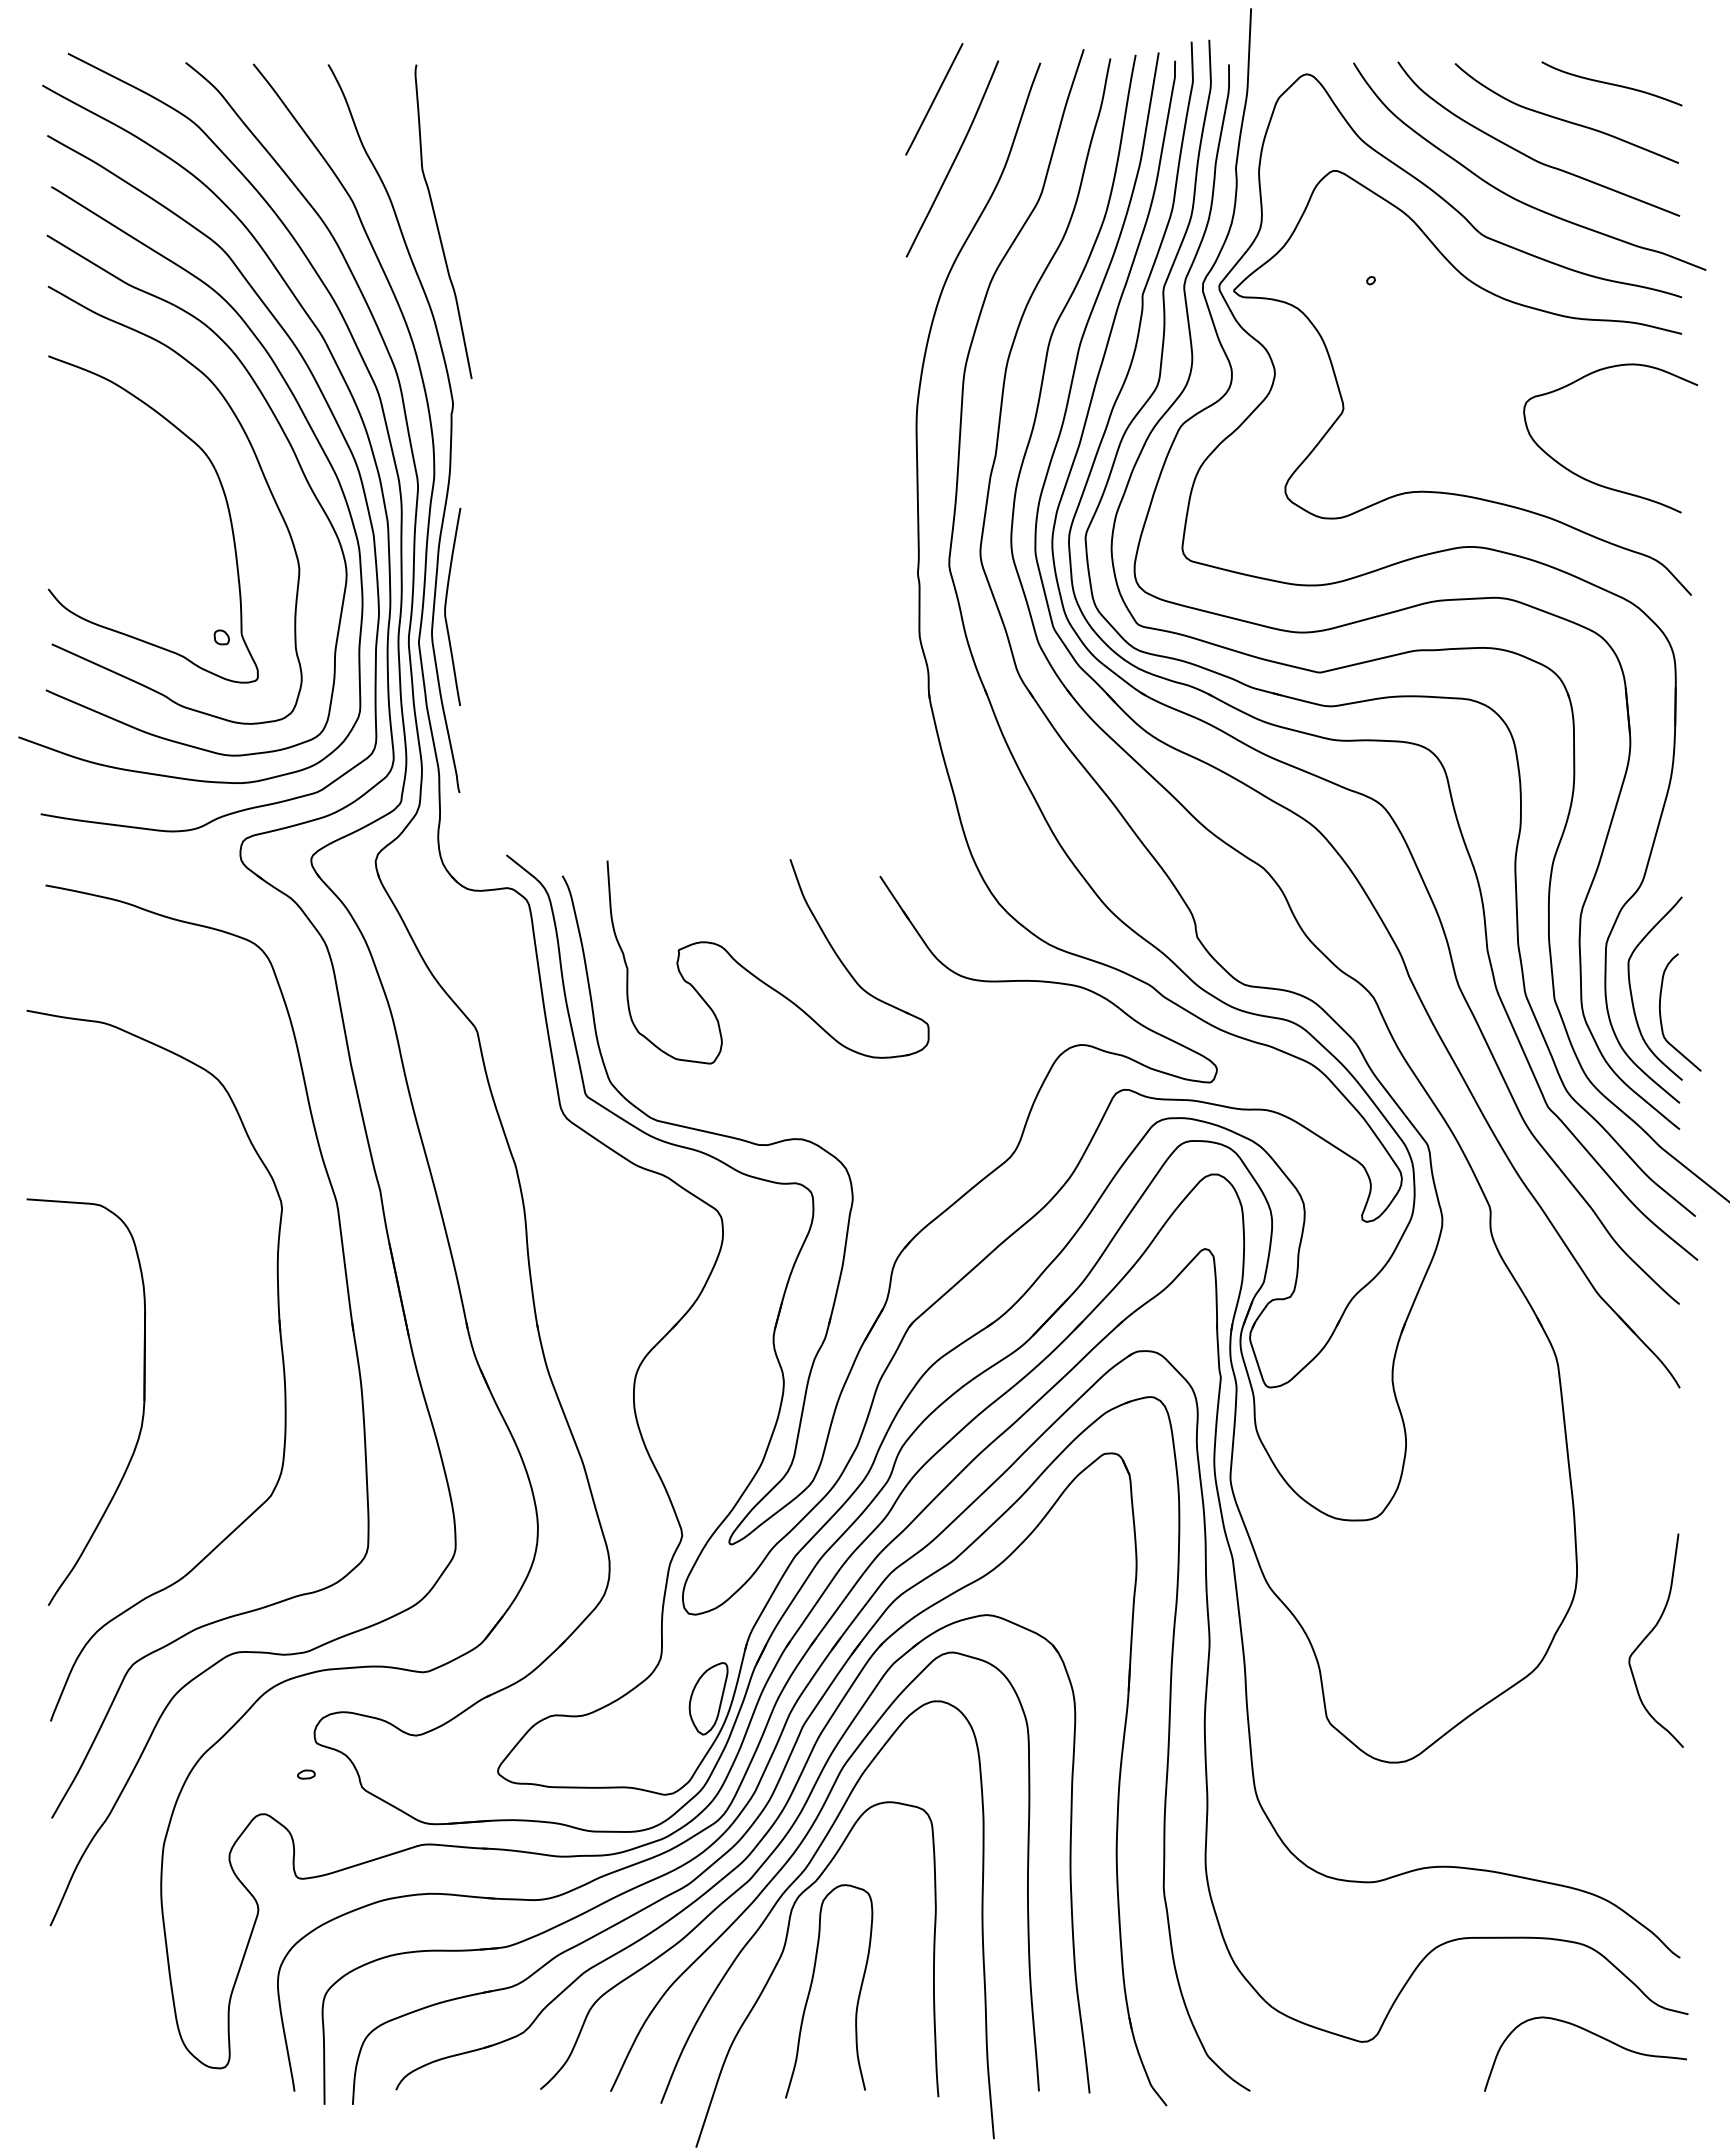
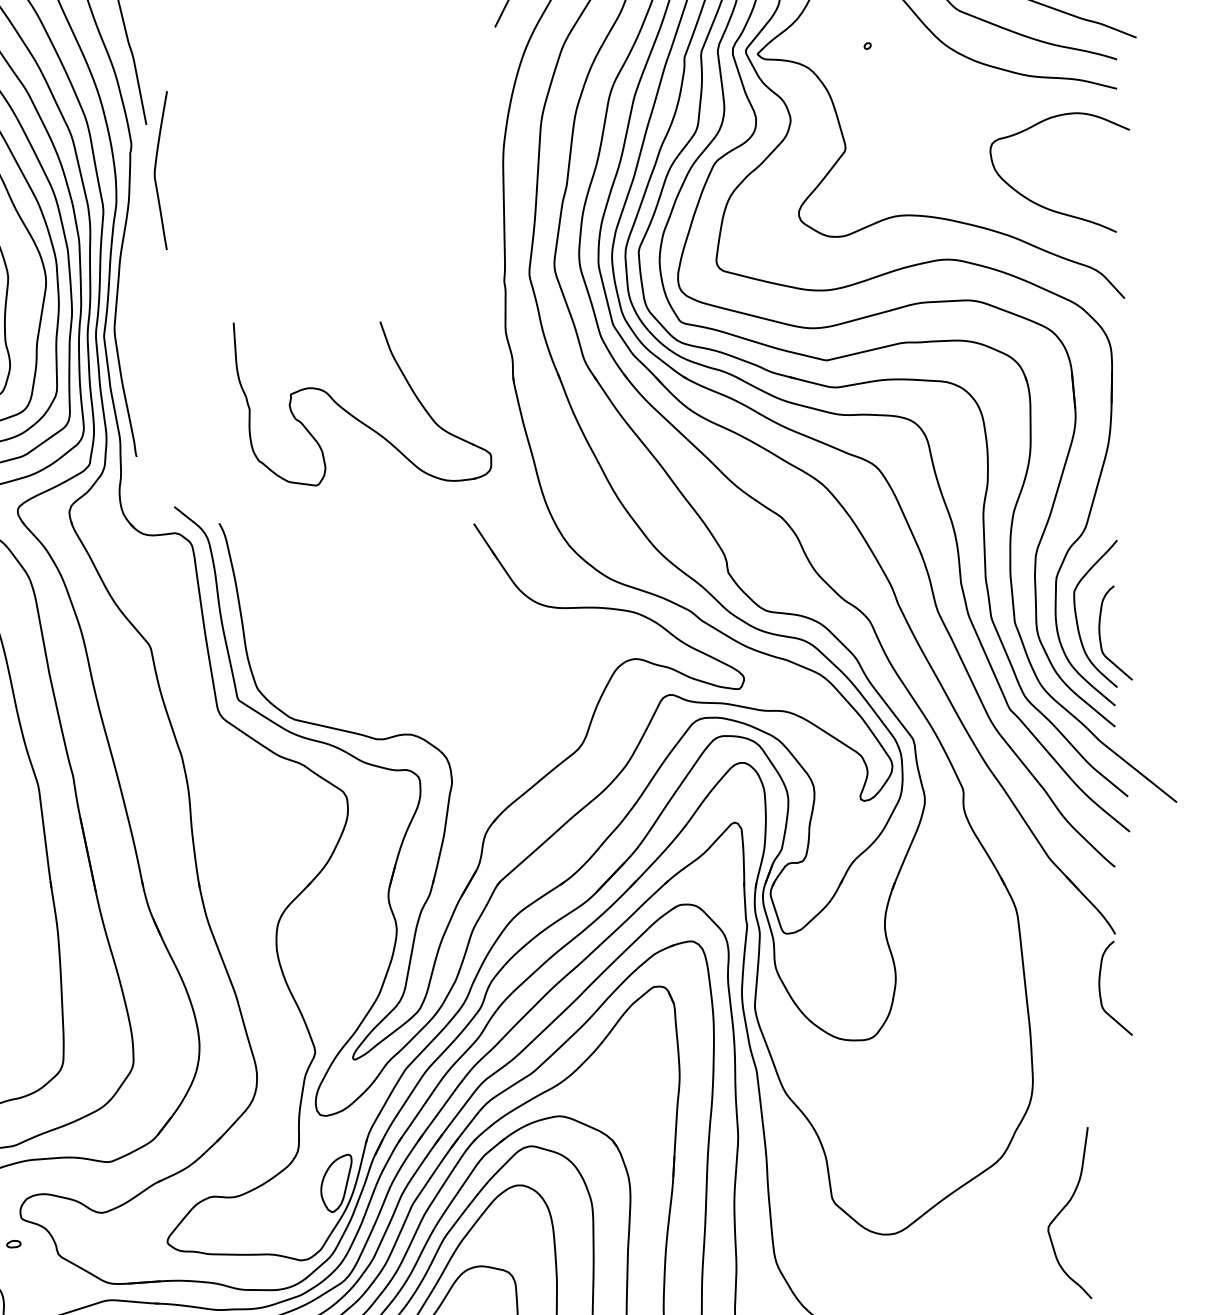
curve: (446, 606) -> (155, 170), moved
part: (758, 977) -> (354, 416), moved
curve: (1661, 1457) -> (1100, 989), added
curve: (1648, 1636) -> (1063, 1209), moved

